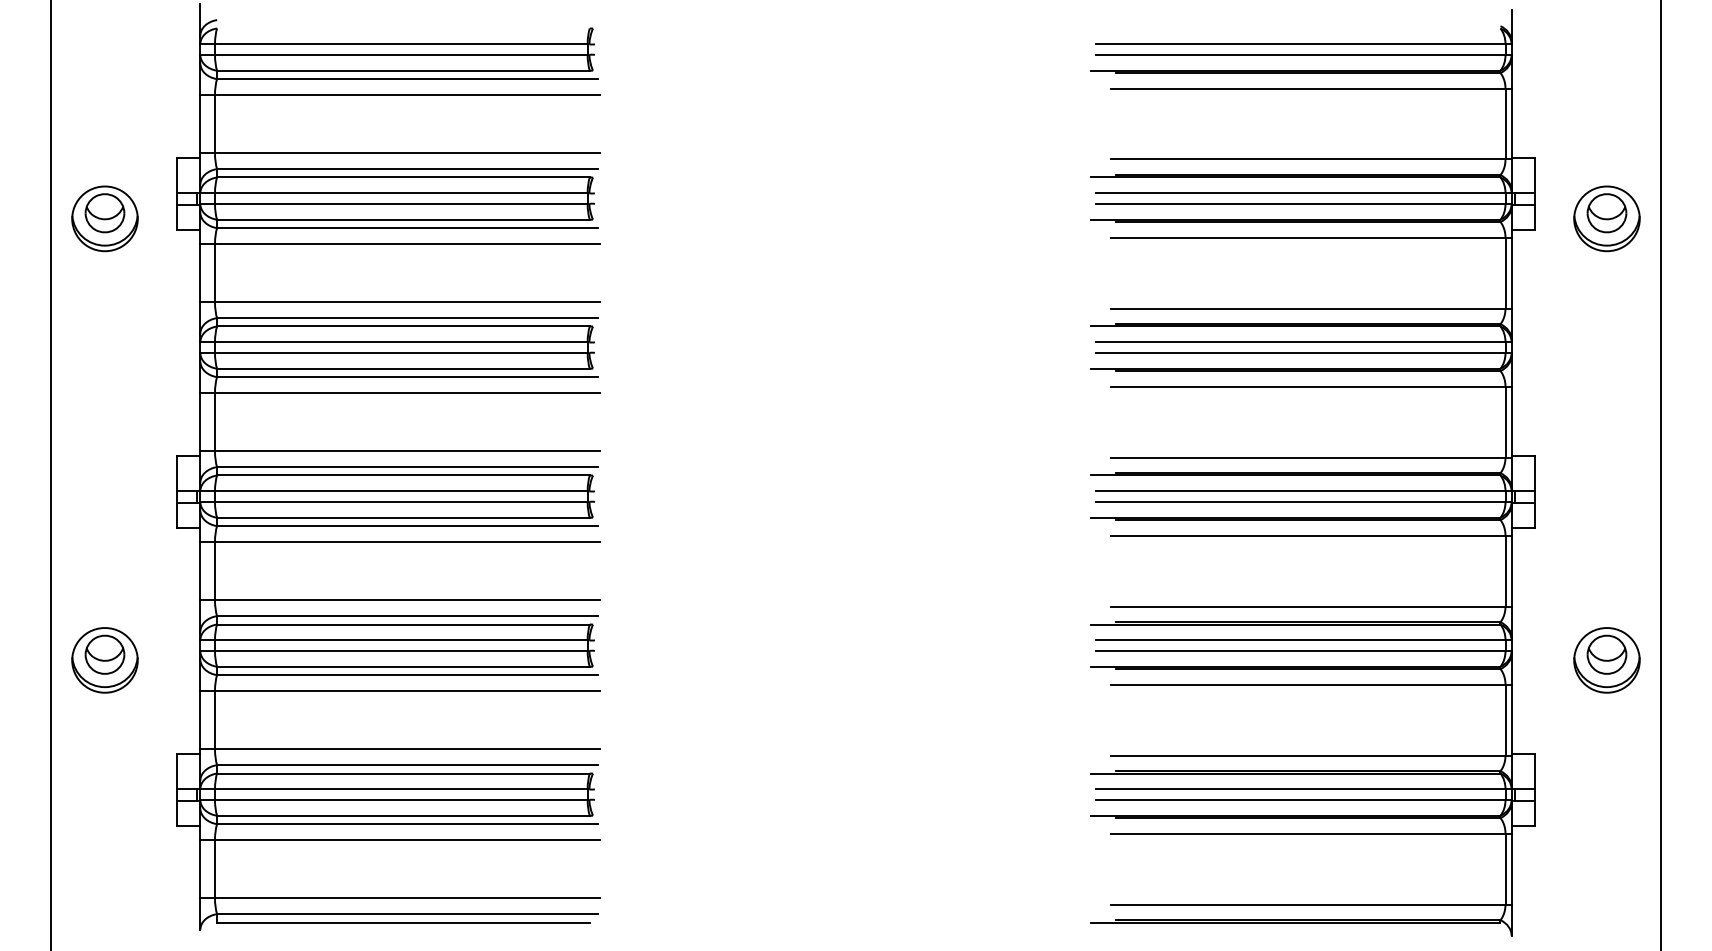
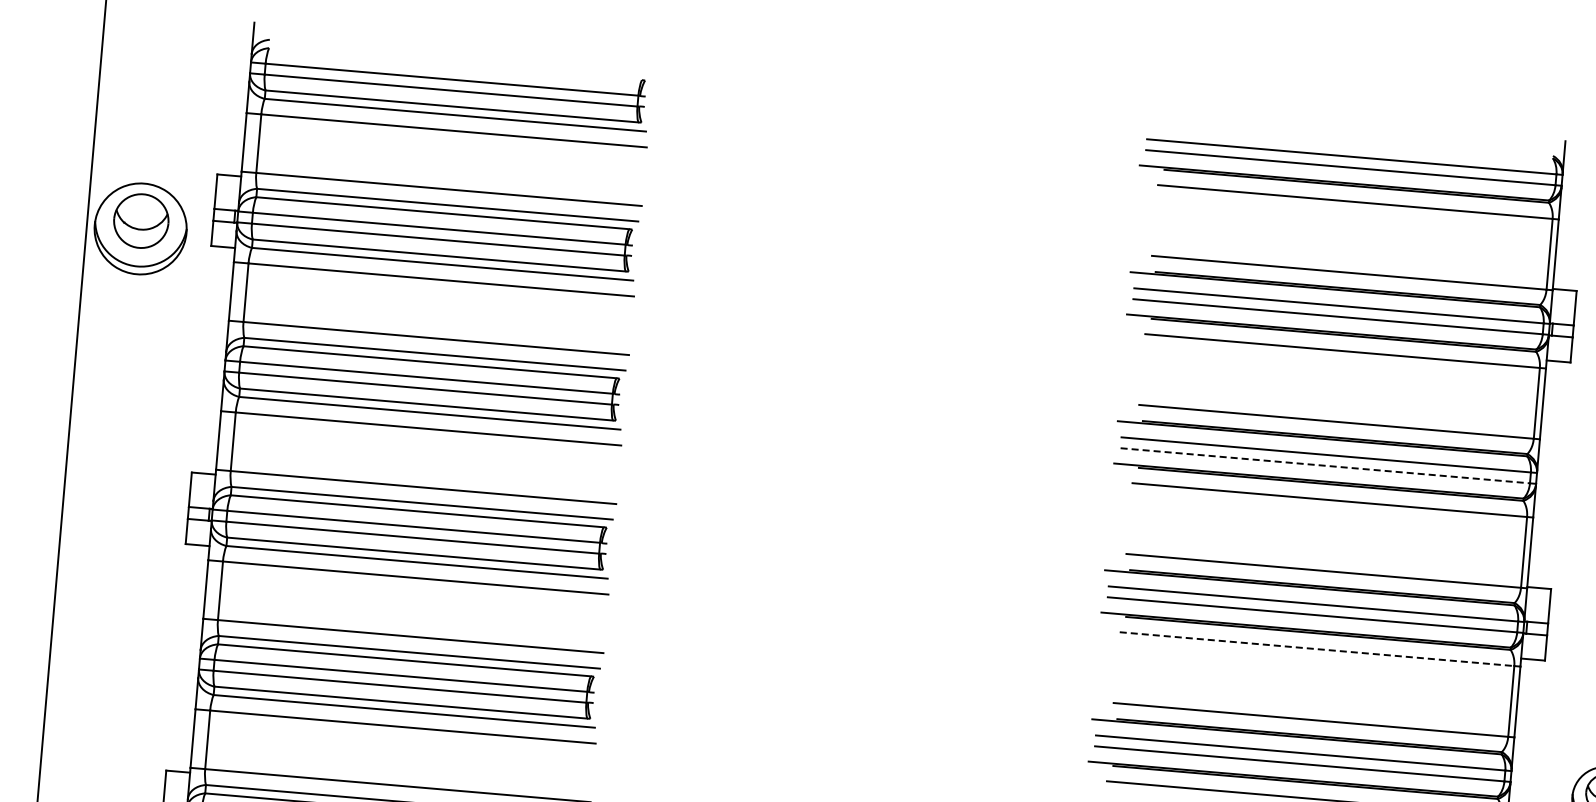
part: (104, 218) -> (140, 228), size x1.4
line: (1300, 353) -> (1324, 466), solid -> dashed
line: (1308, 535) -> (1317, 648), solid -> dashed
part: (104, 660) -> (102, 670), removed

